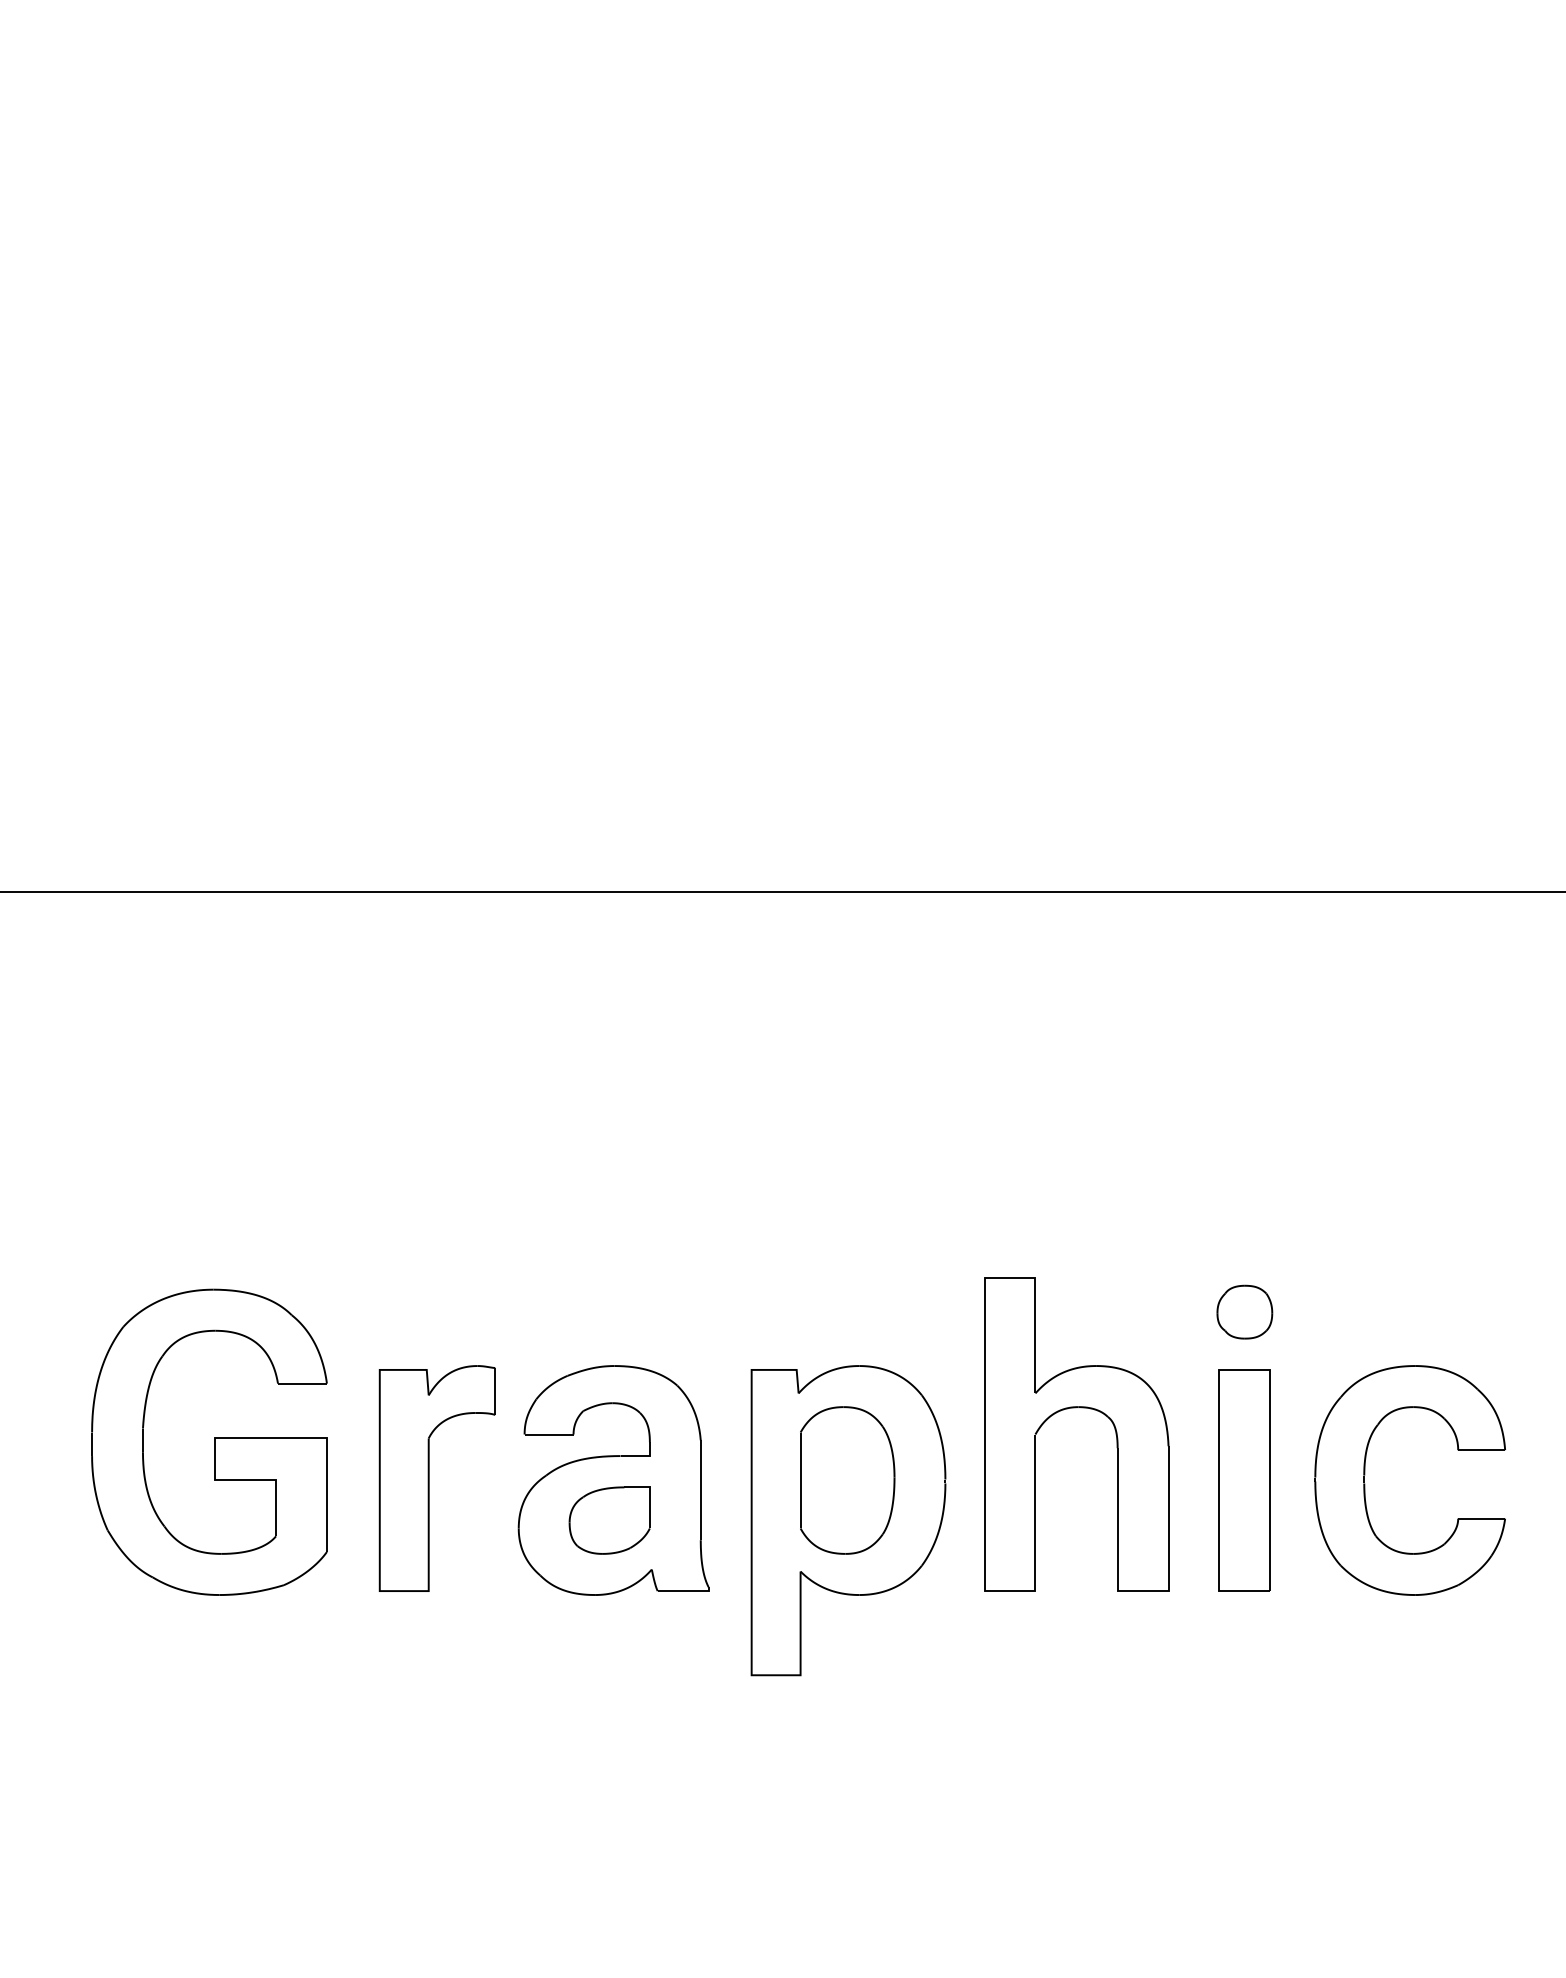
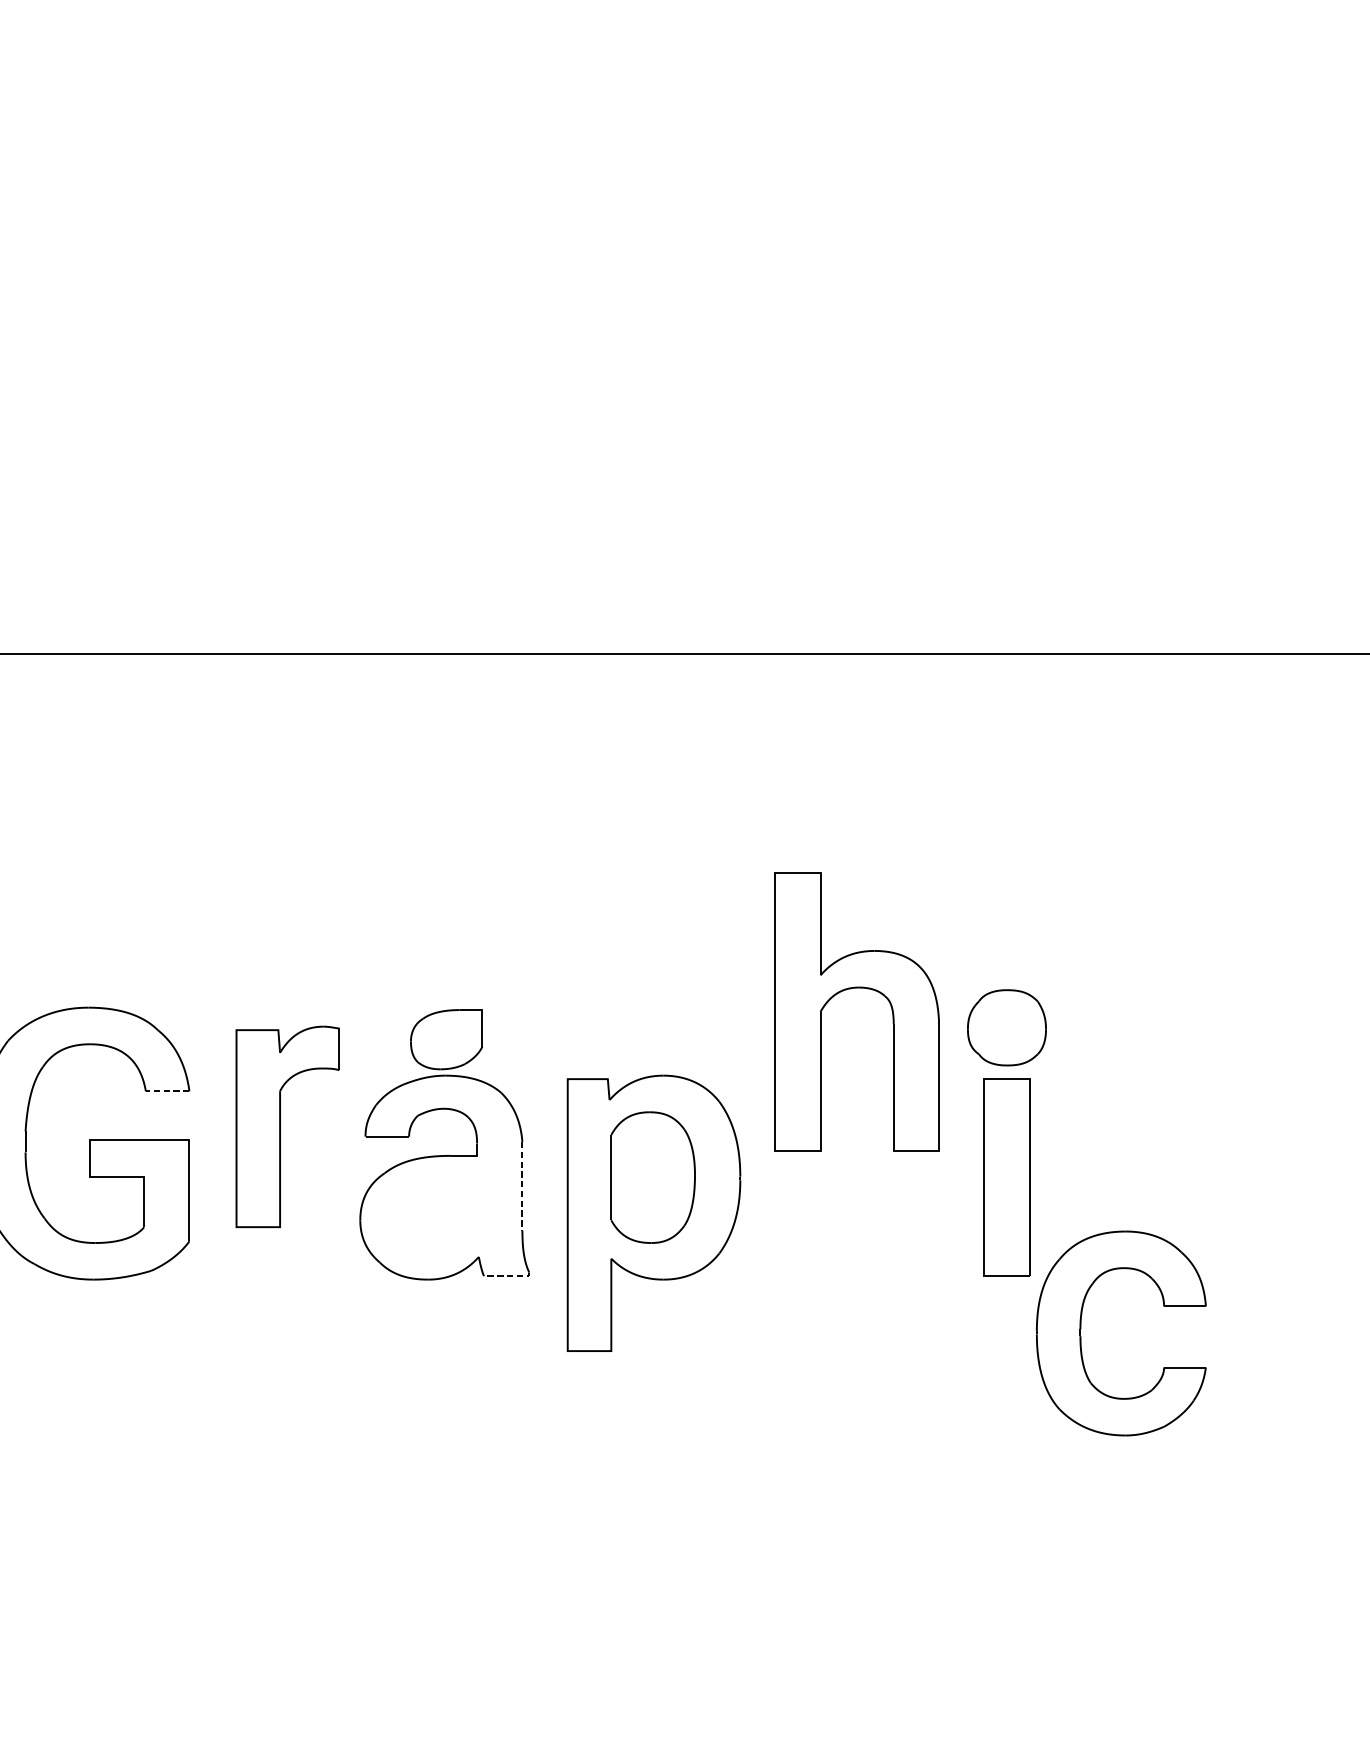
part: (1244, 1311) -> (1006, 1027), size x1.6
line: (301, 1383) -> (166, 1091), solid -> dashed
part: (1076, 1408) -> (857, 988), moved
part: (429, 1478) -> (280, 1126), moved
part: (1365, 1483) -> (1081, 1336), moved
line: (700, 1490) -> (522, 1186), solid -> dashed
part: (609, 1520) -> (446, 1039), moved
line: (685, 1591) -> (508, 1276), solid -> dashed

